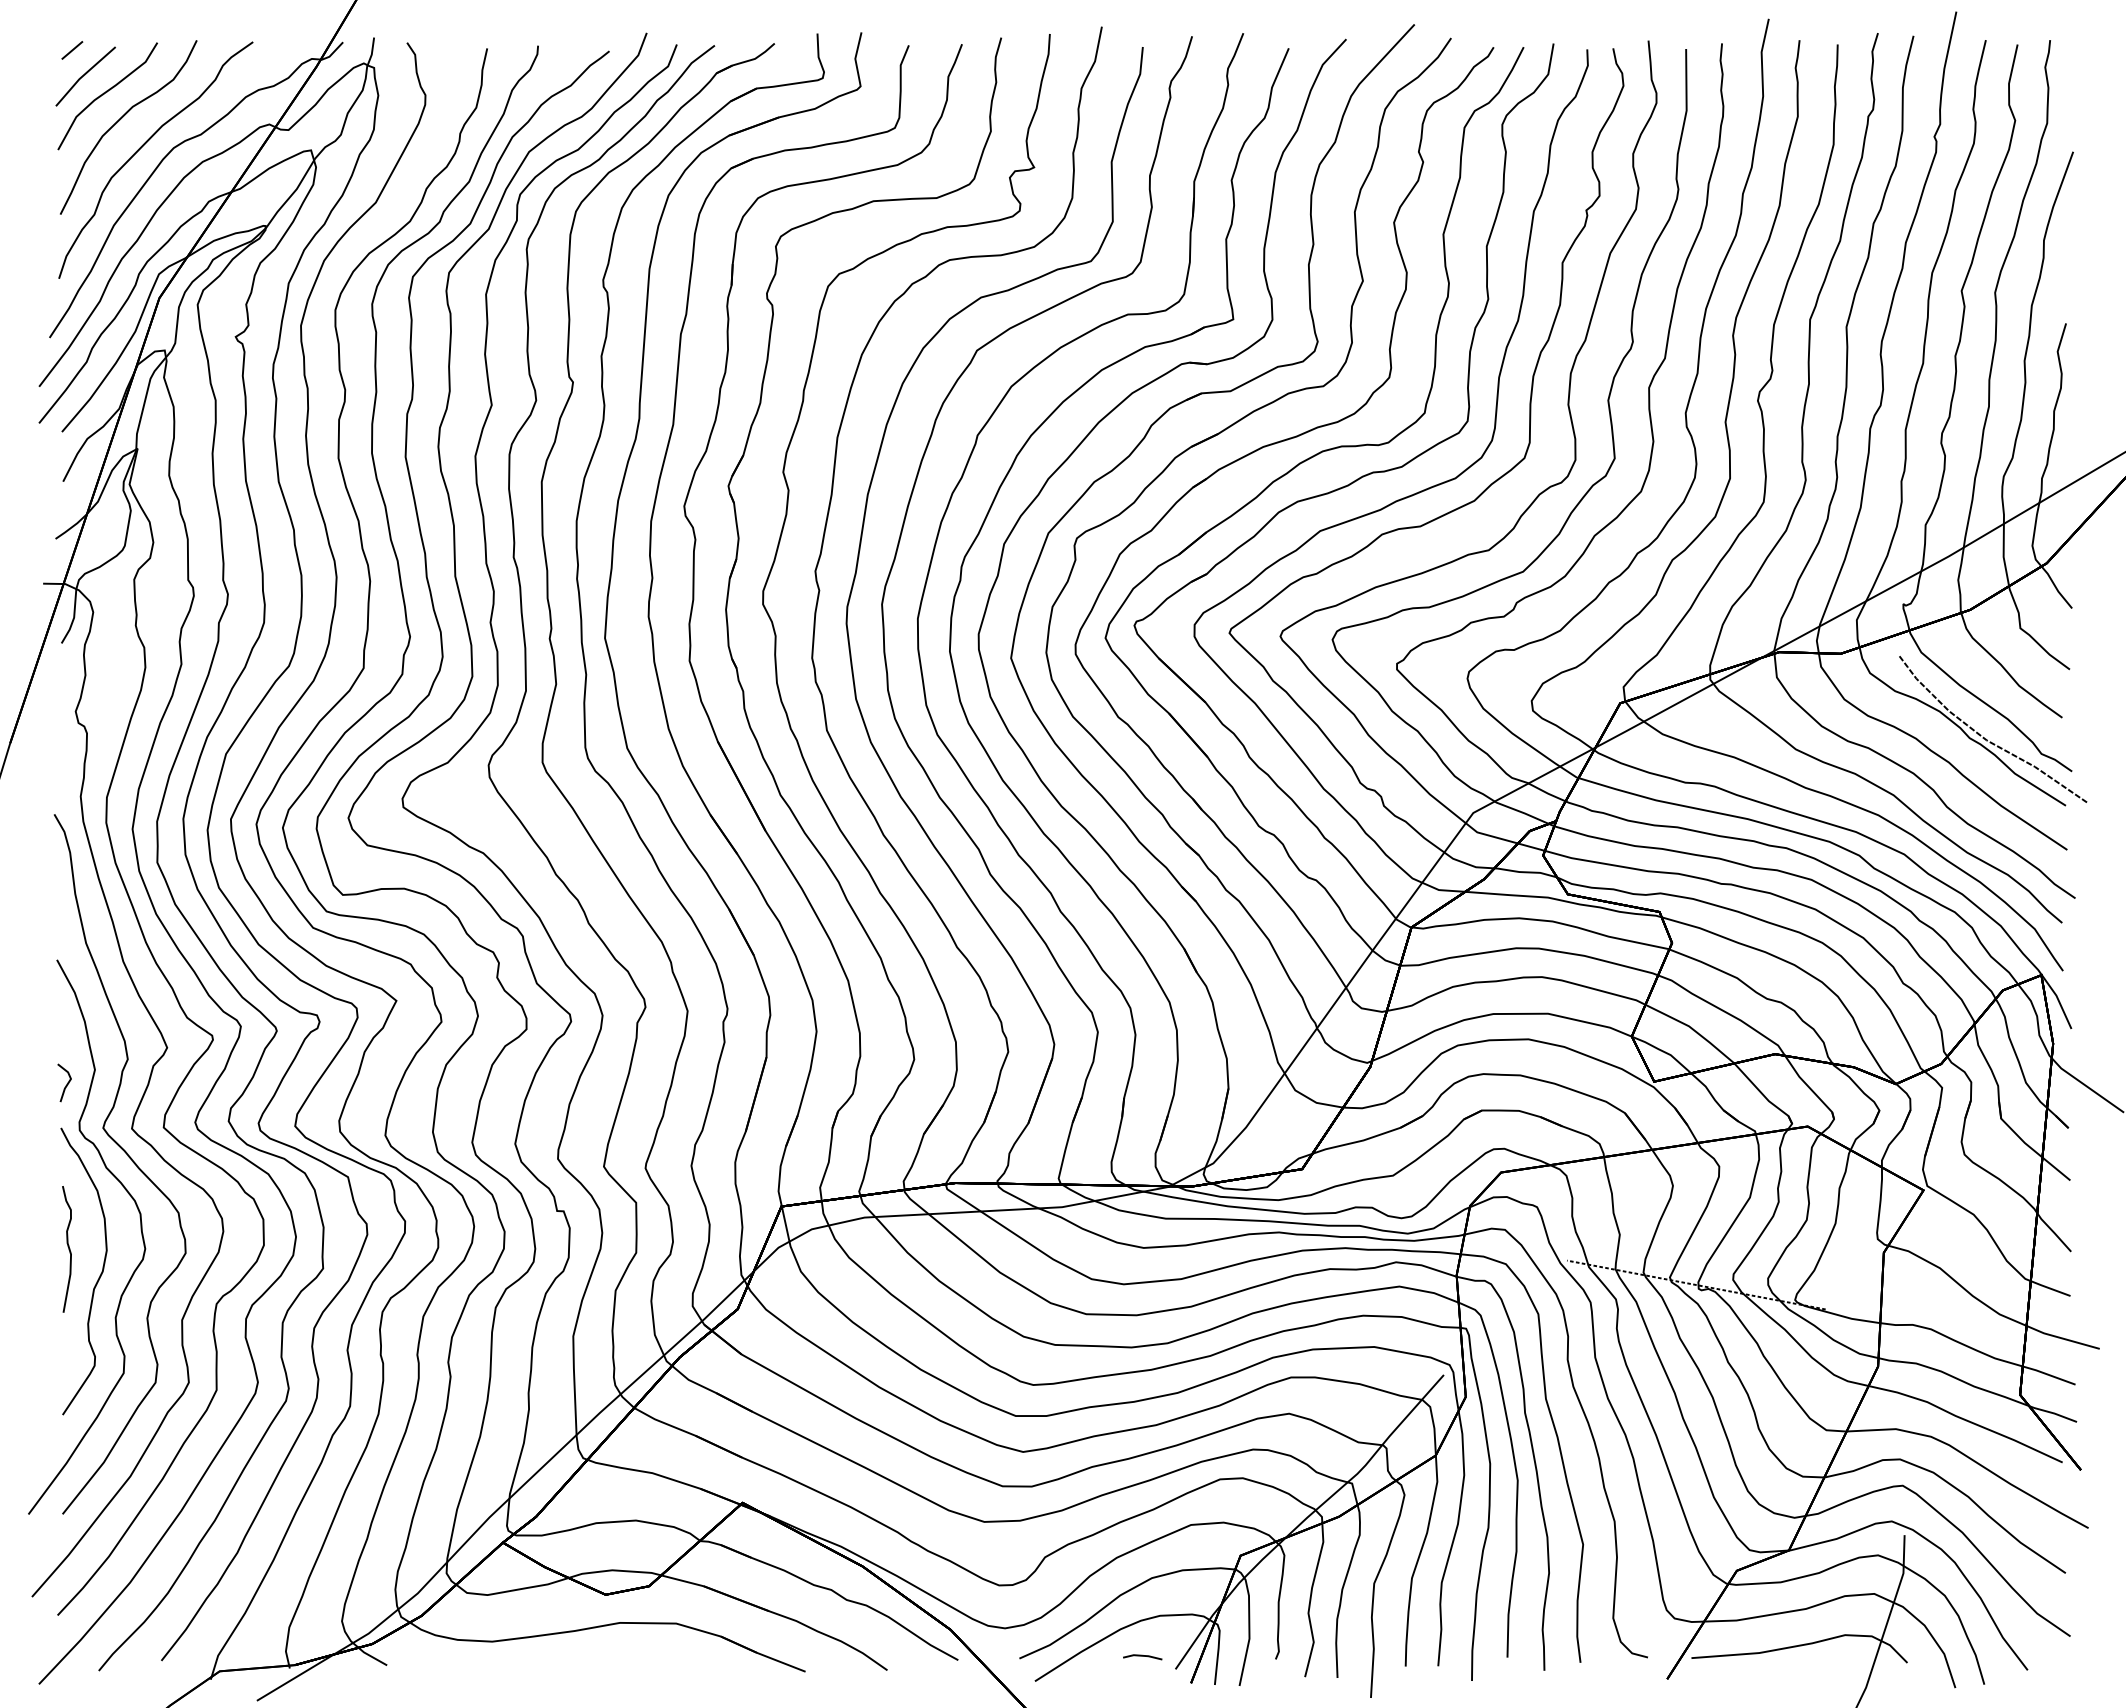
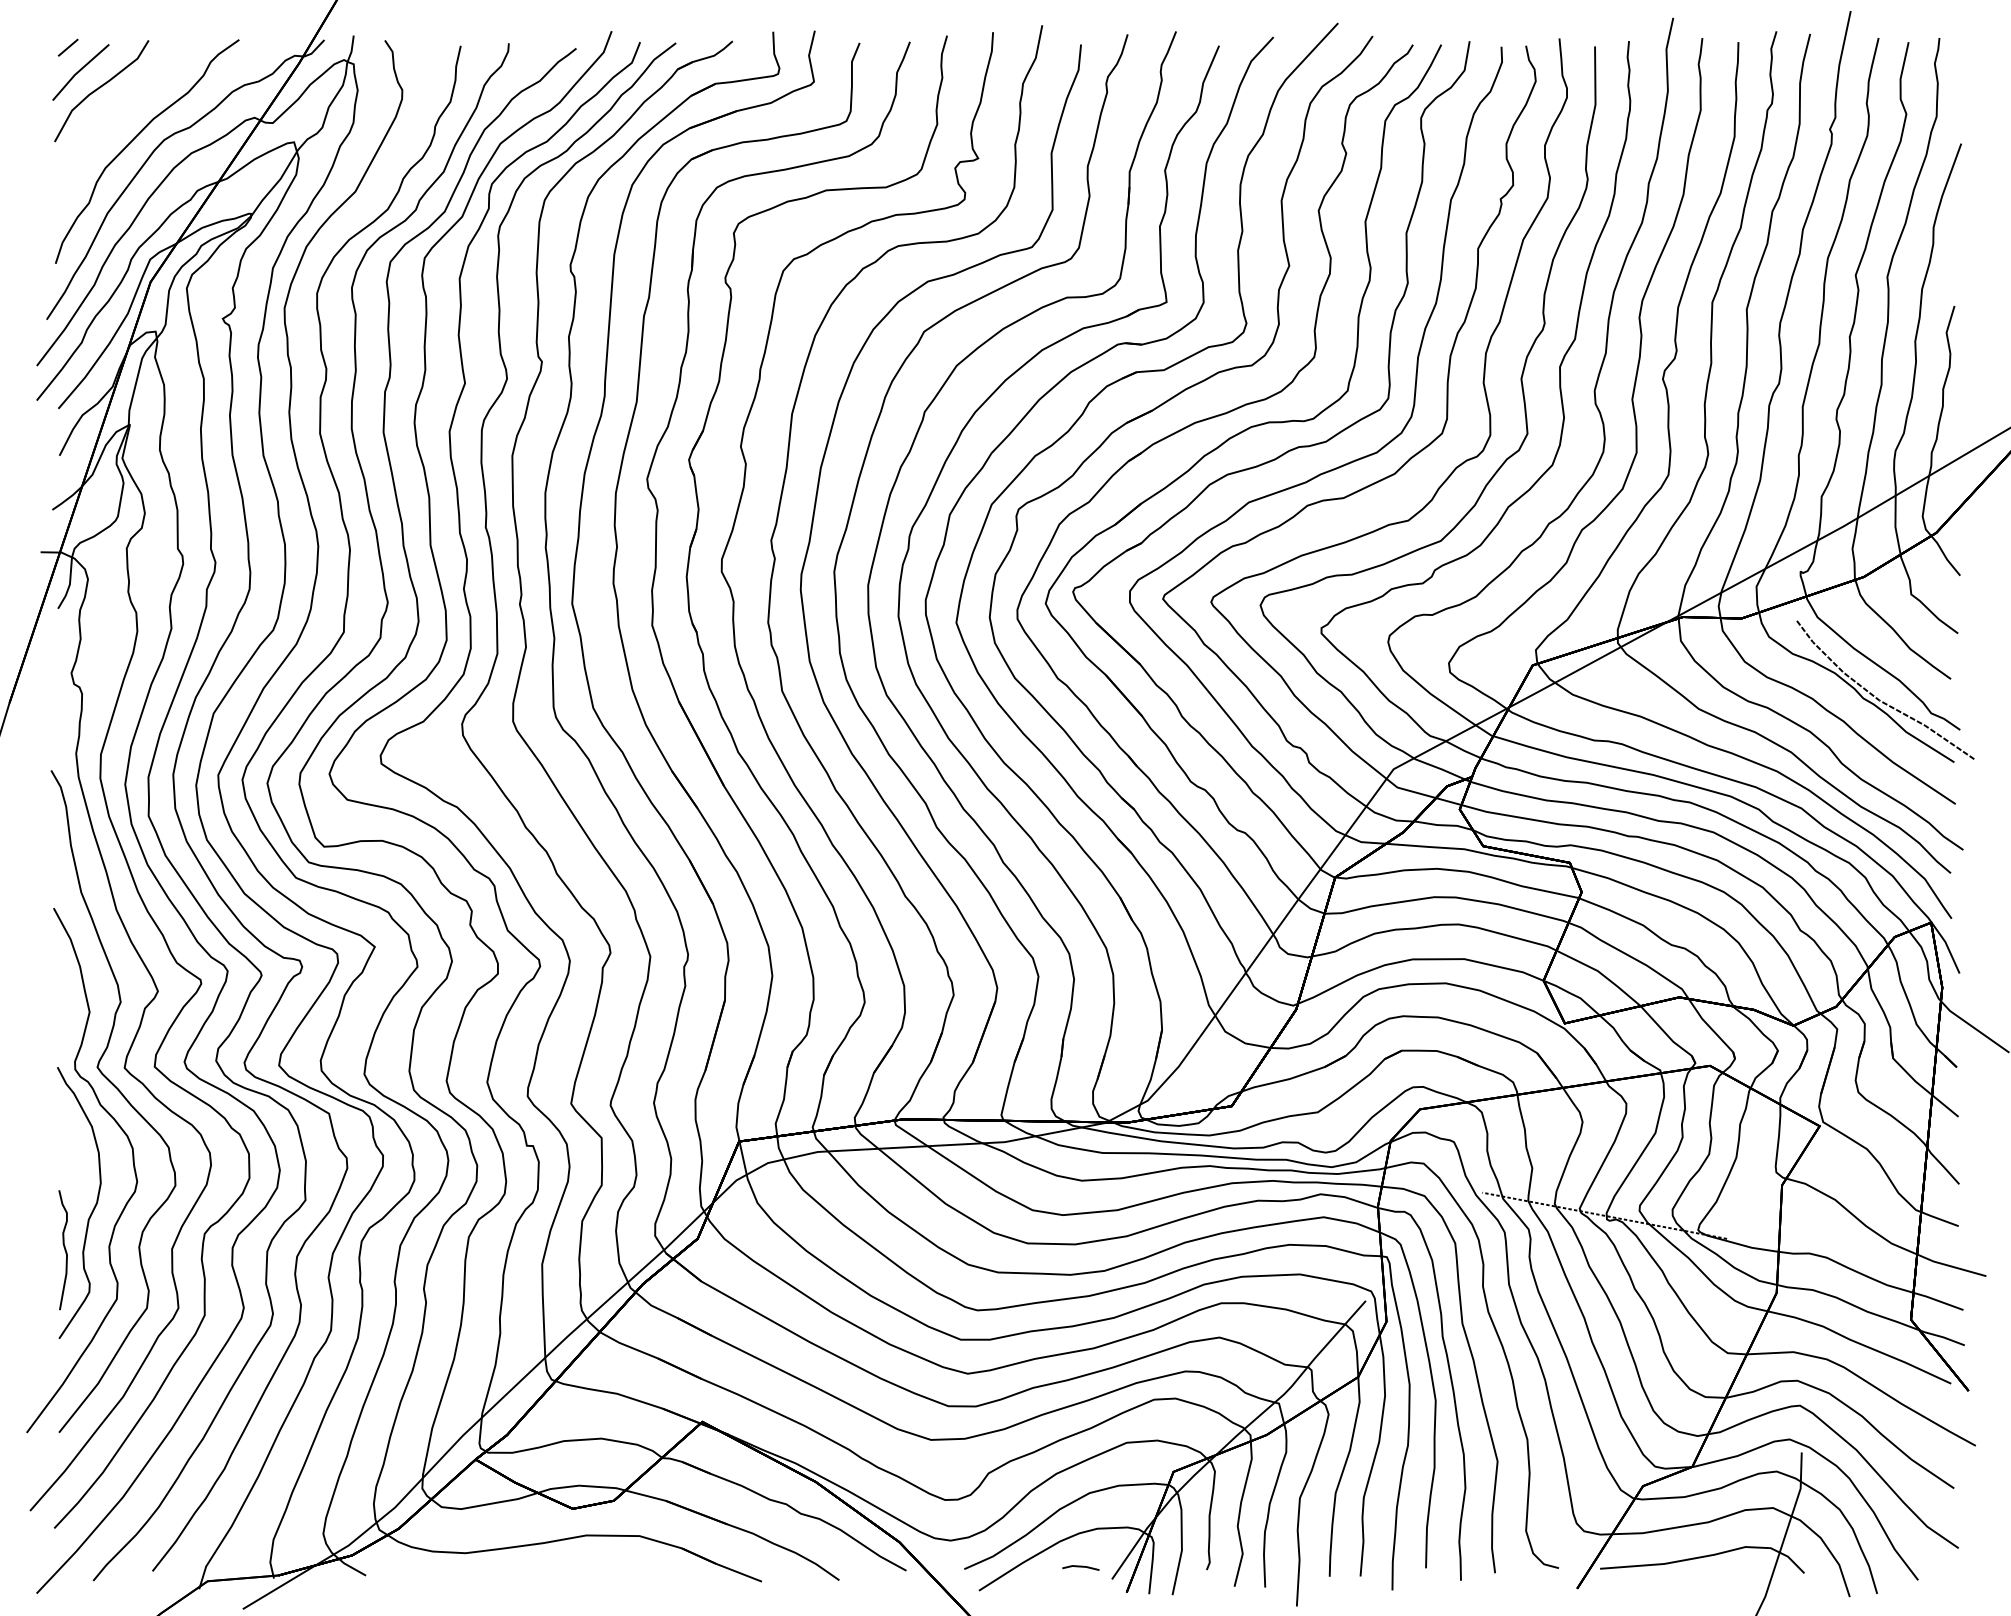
curve: (121, 119) -> (114, 113), removed
line: (66, 1084) -> (62, 1026), removed
curve: (68, 1249) -> (64, 1250), moved

